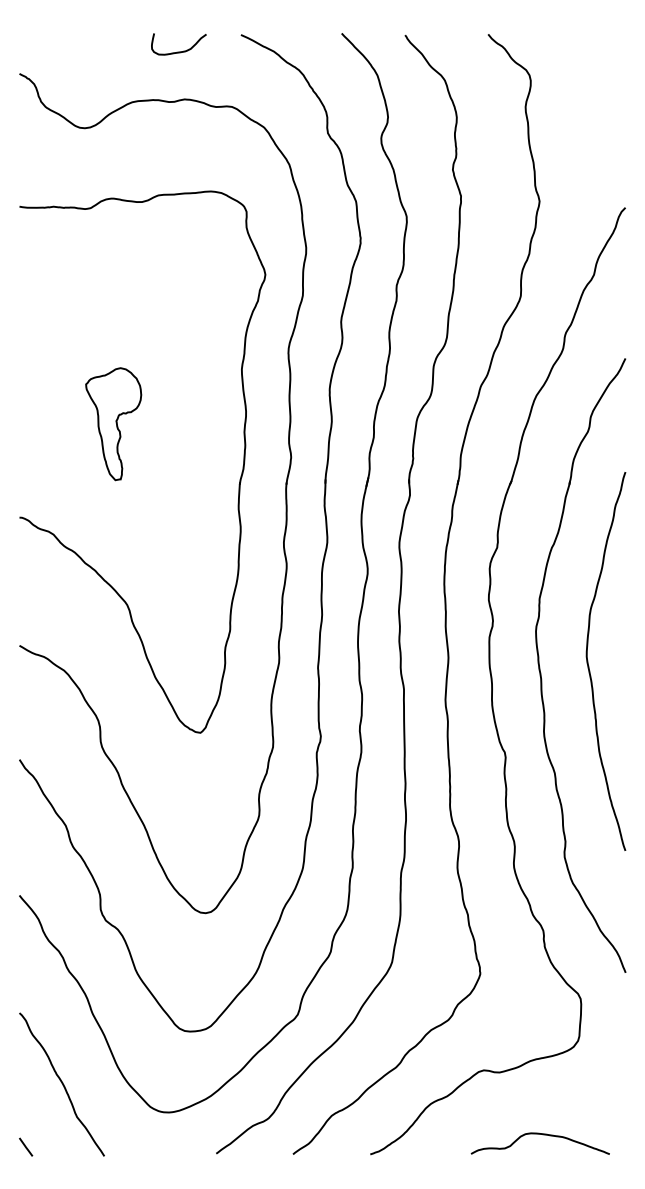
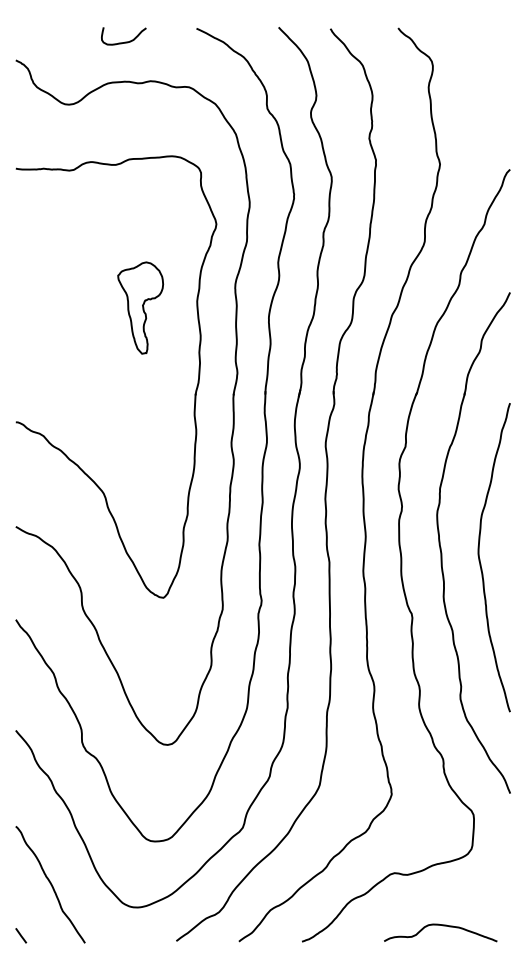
curve: (179, 50) -> (124, 41), moved
part: (113, 423) -> (140, 307), moved
curve: (589, 662) -> (480, 558), moved

